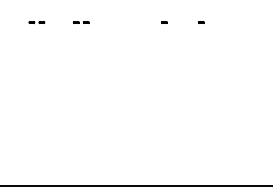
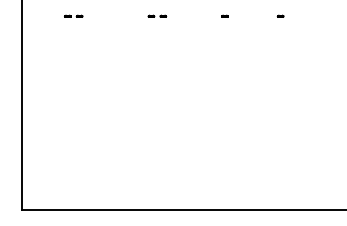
line: (83, 21) -> (159, 15), moved
part: (201, 21) -> (280, 15), moved

